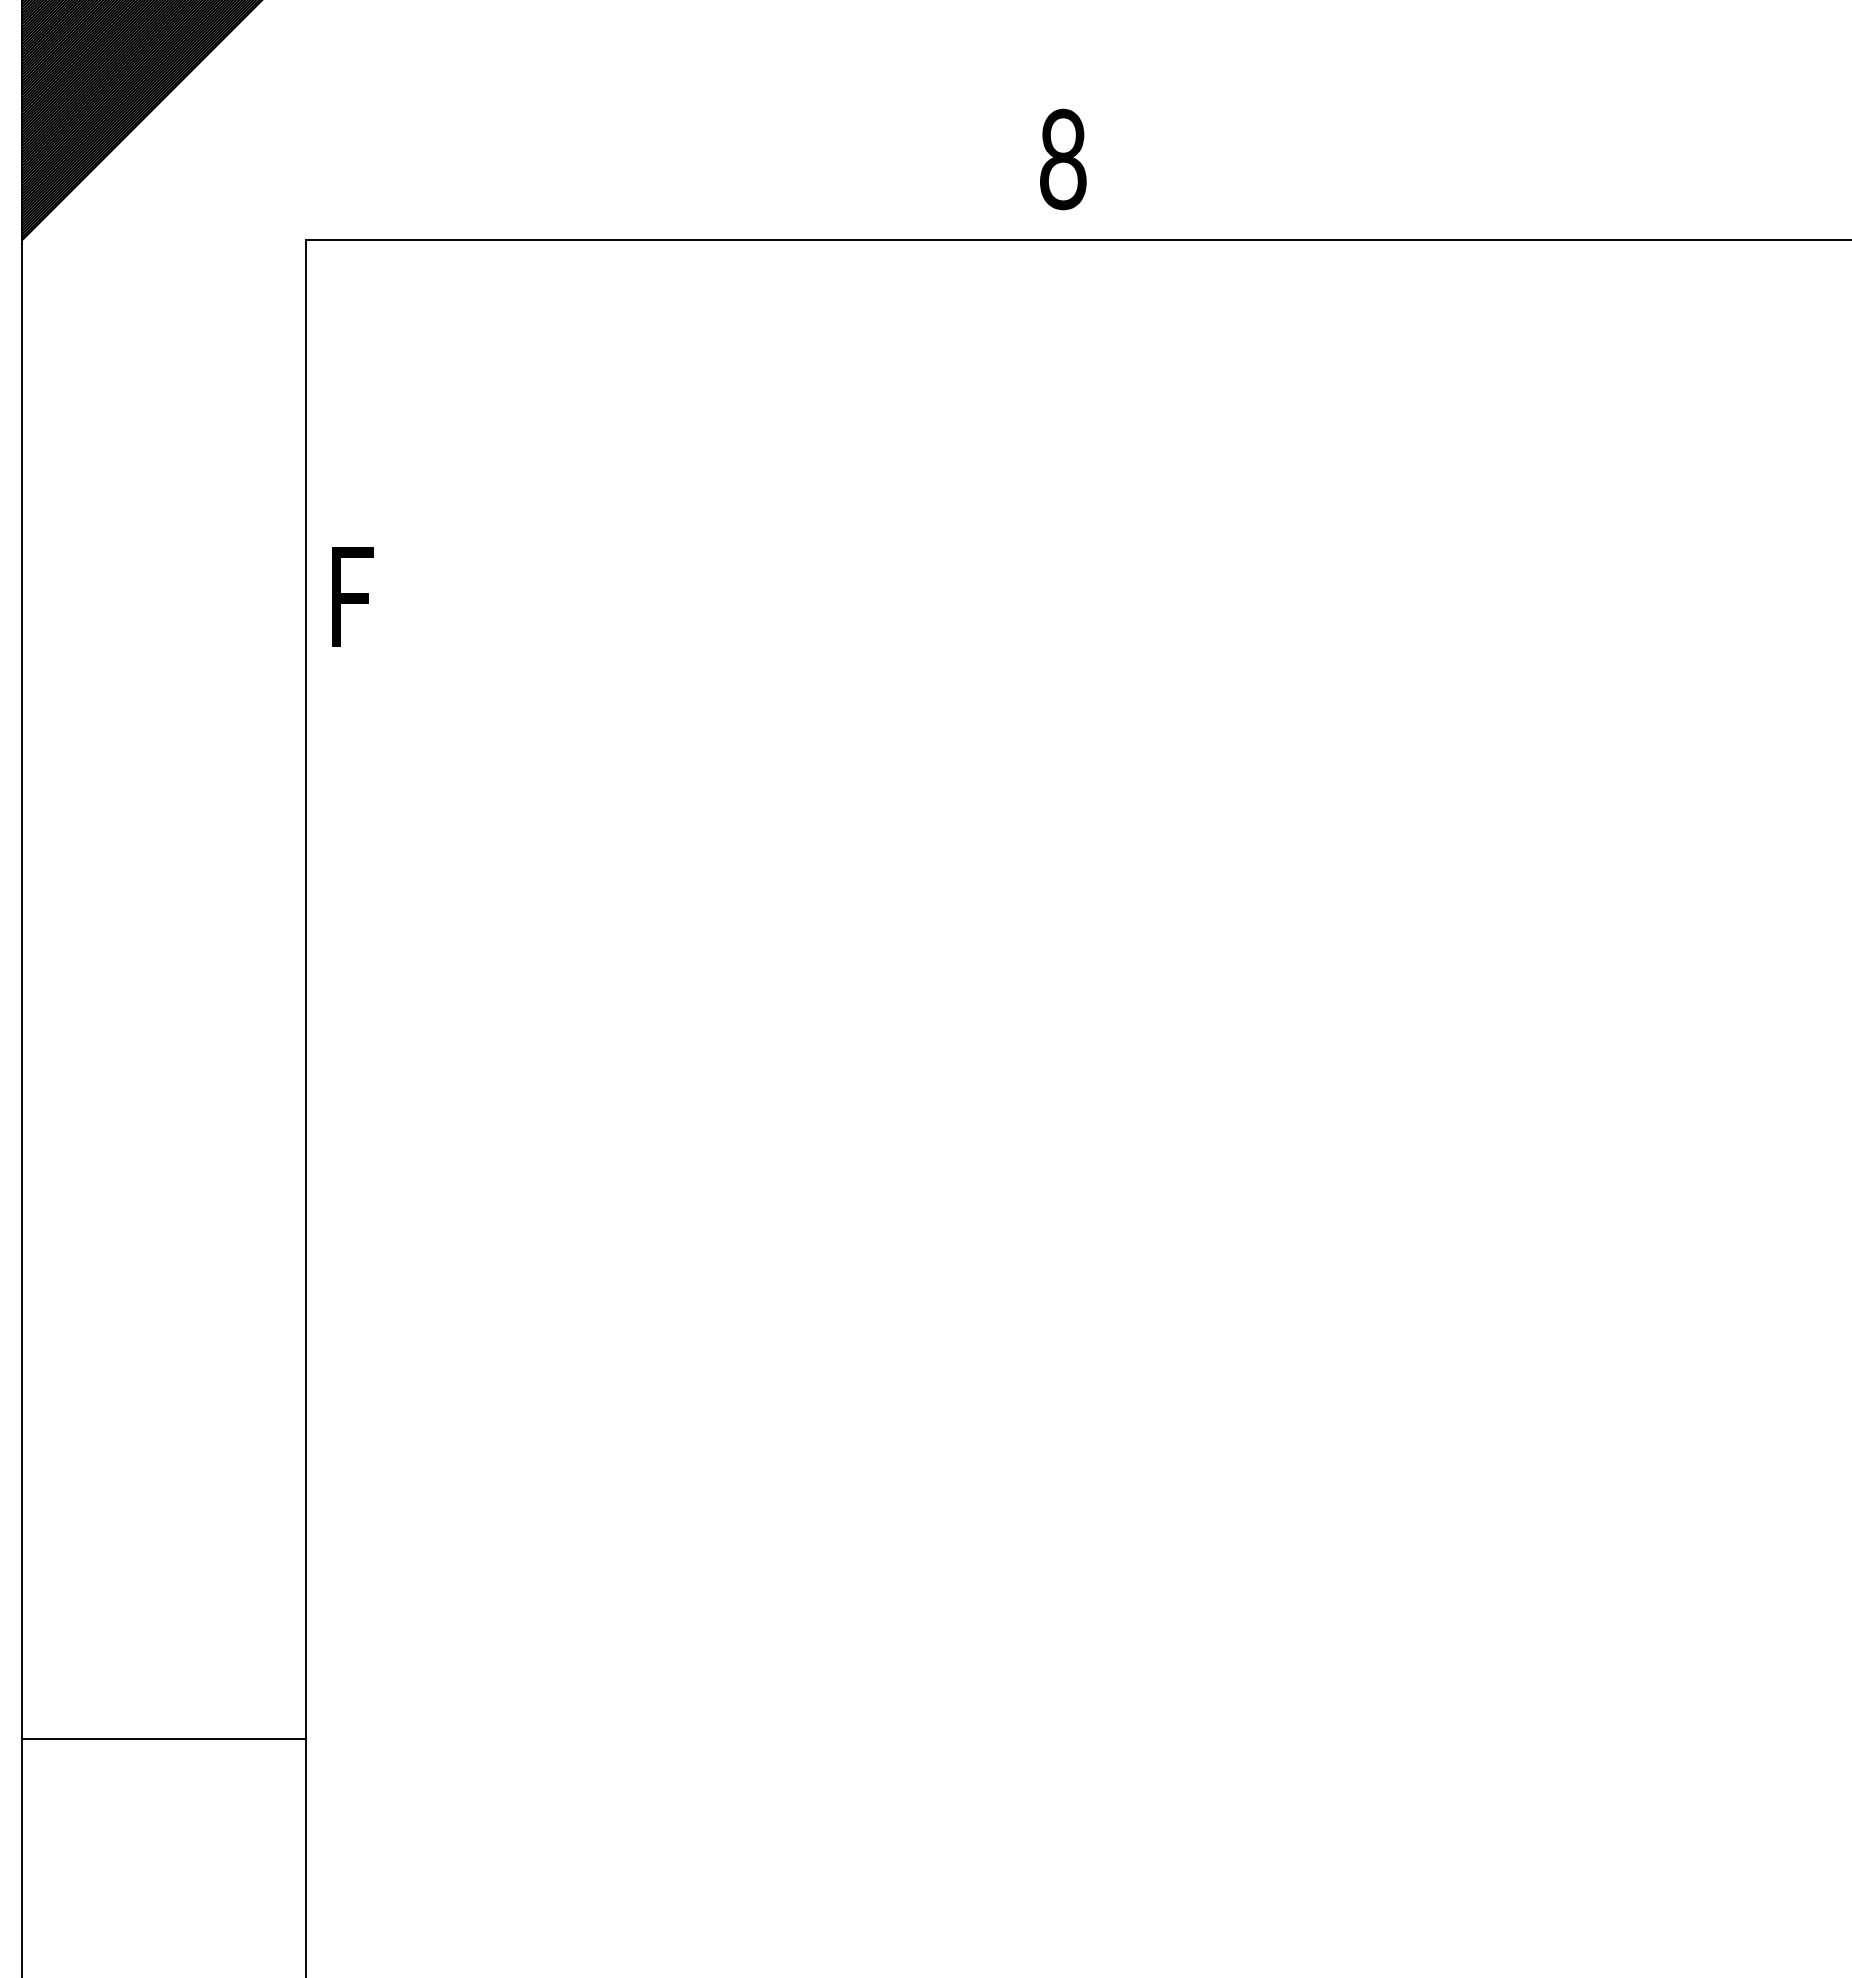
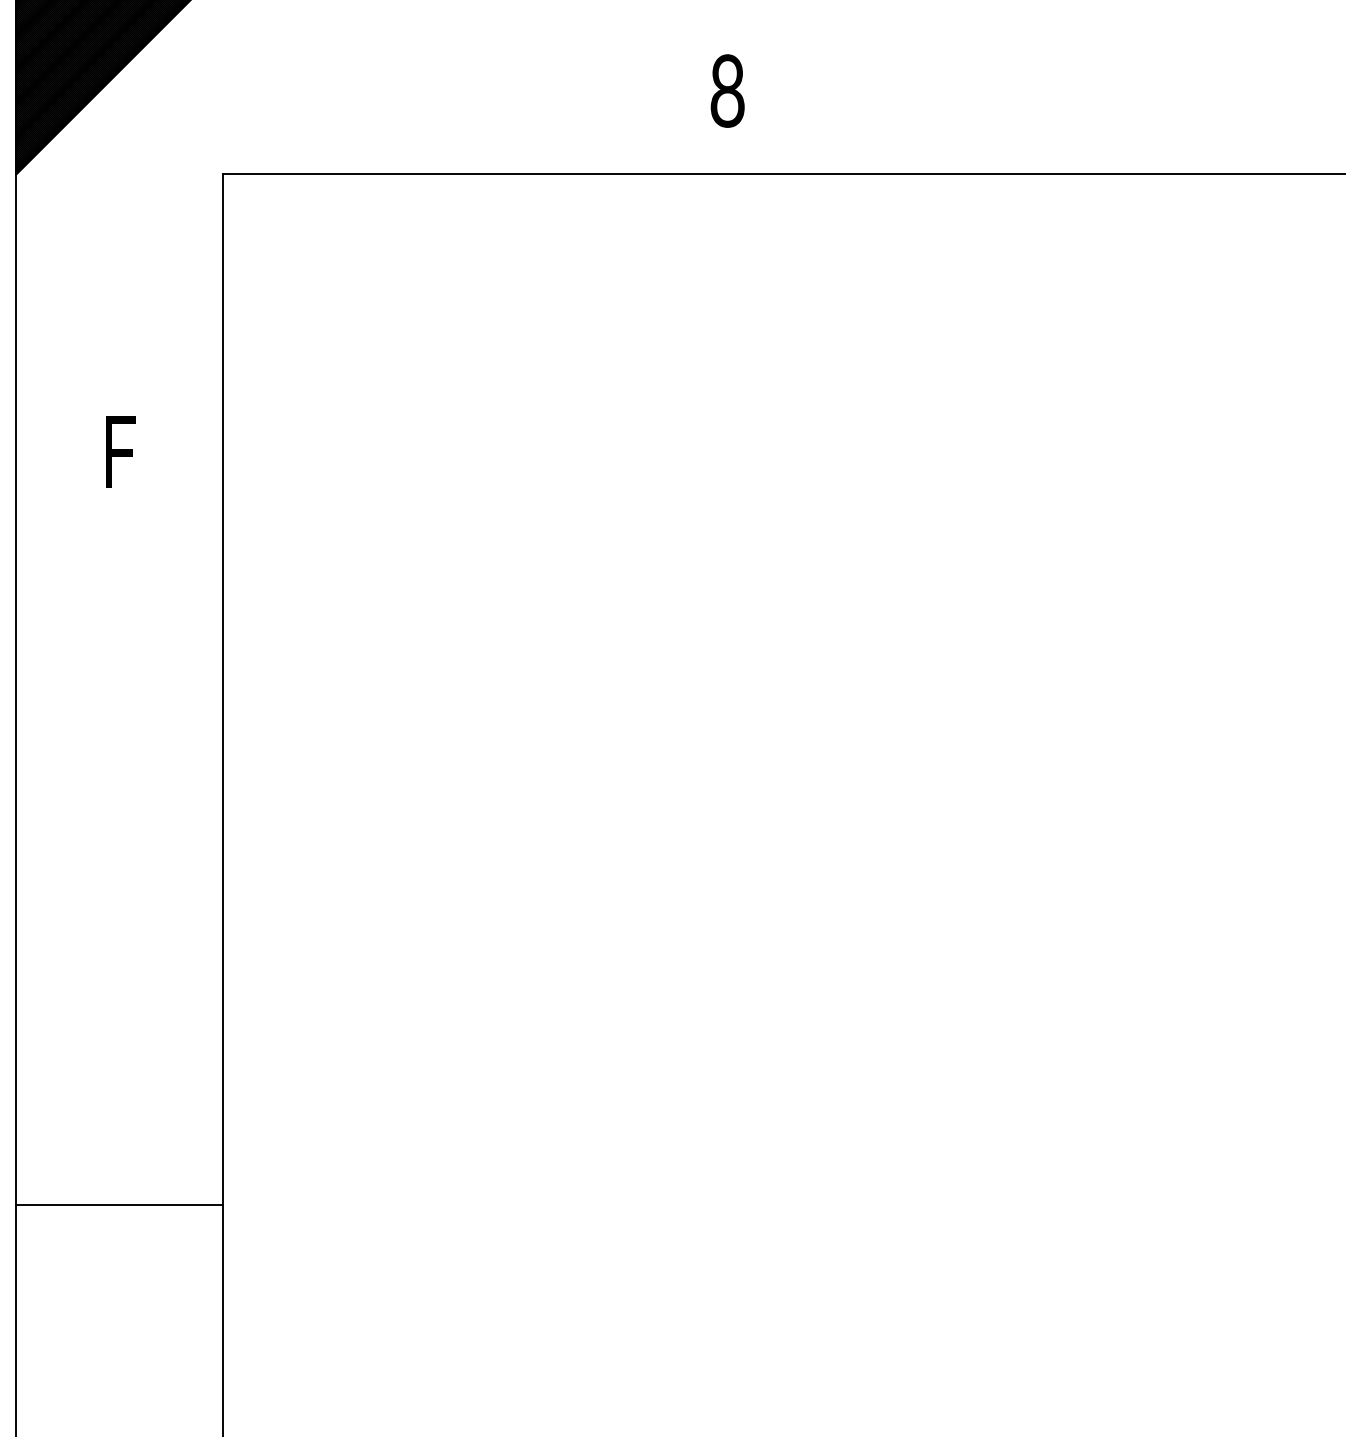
text: (1063, 159) -> (727, 91), moved
text: (352, 596) -> (120, 451), moved
line: (164, 1739) -> (119, 1204), moved

